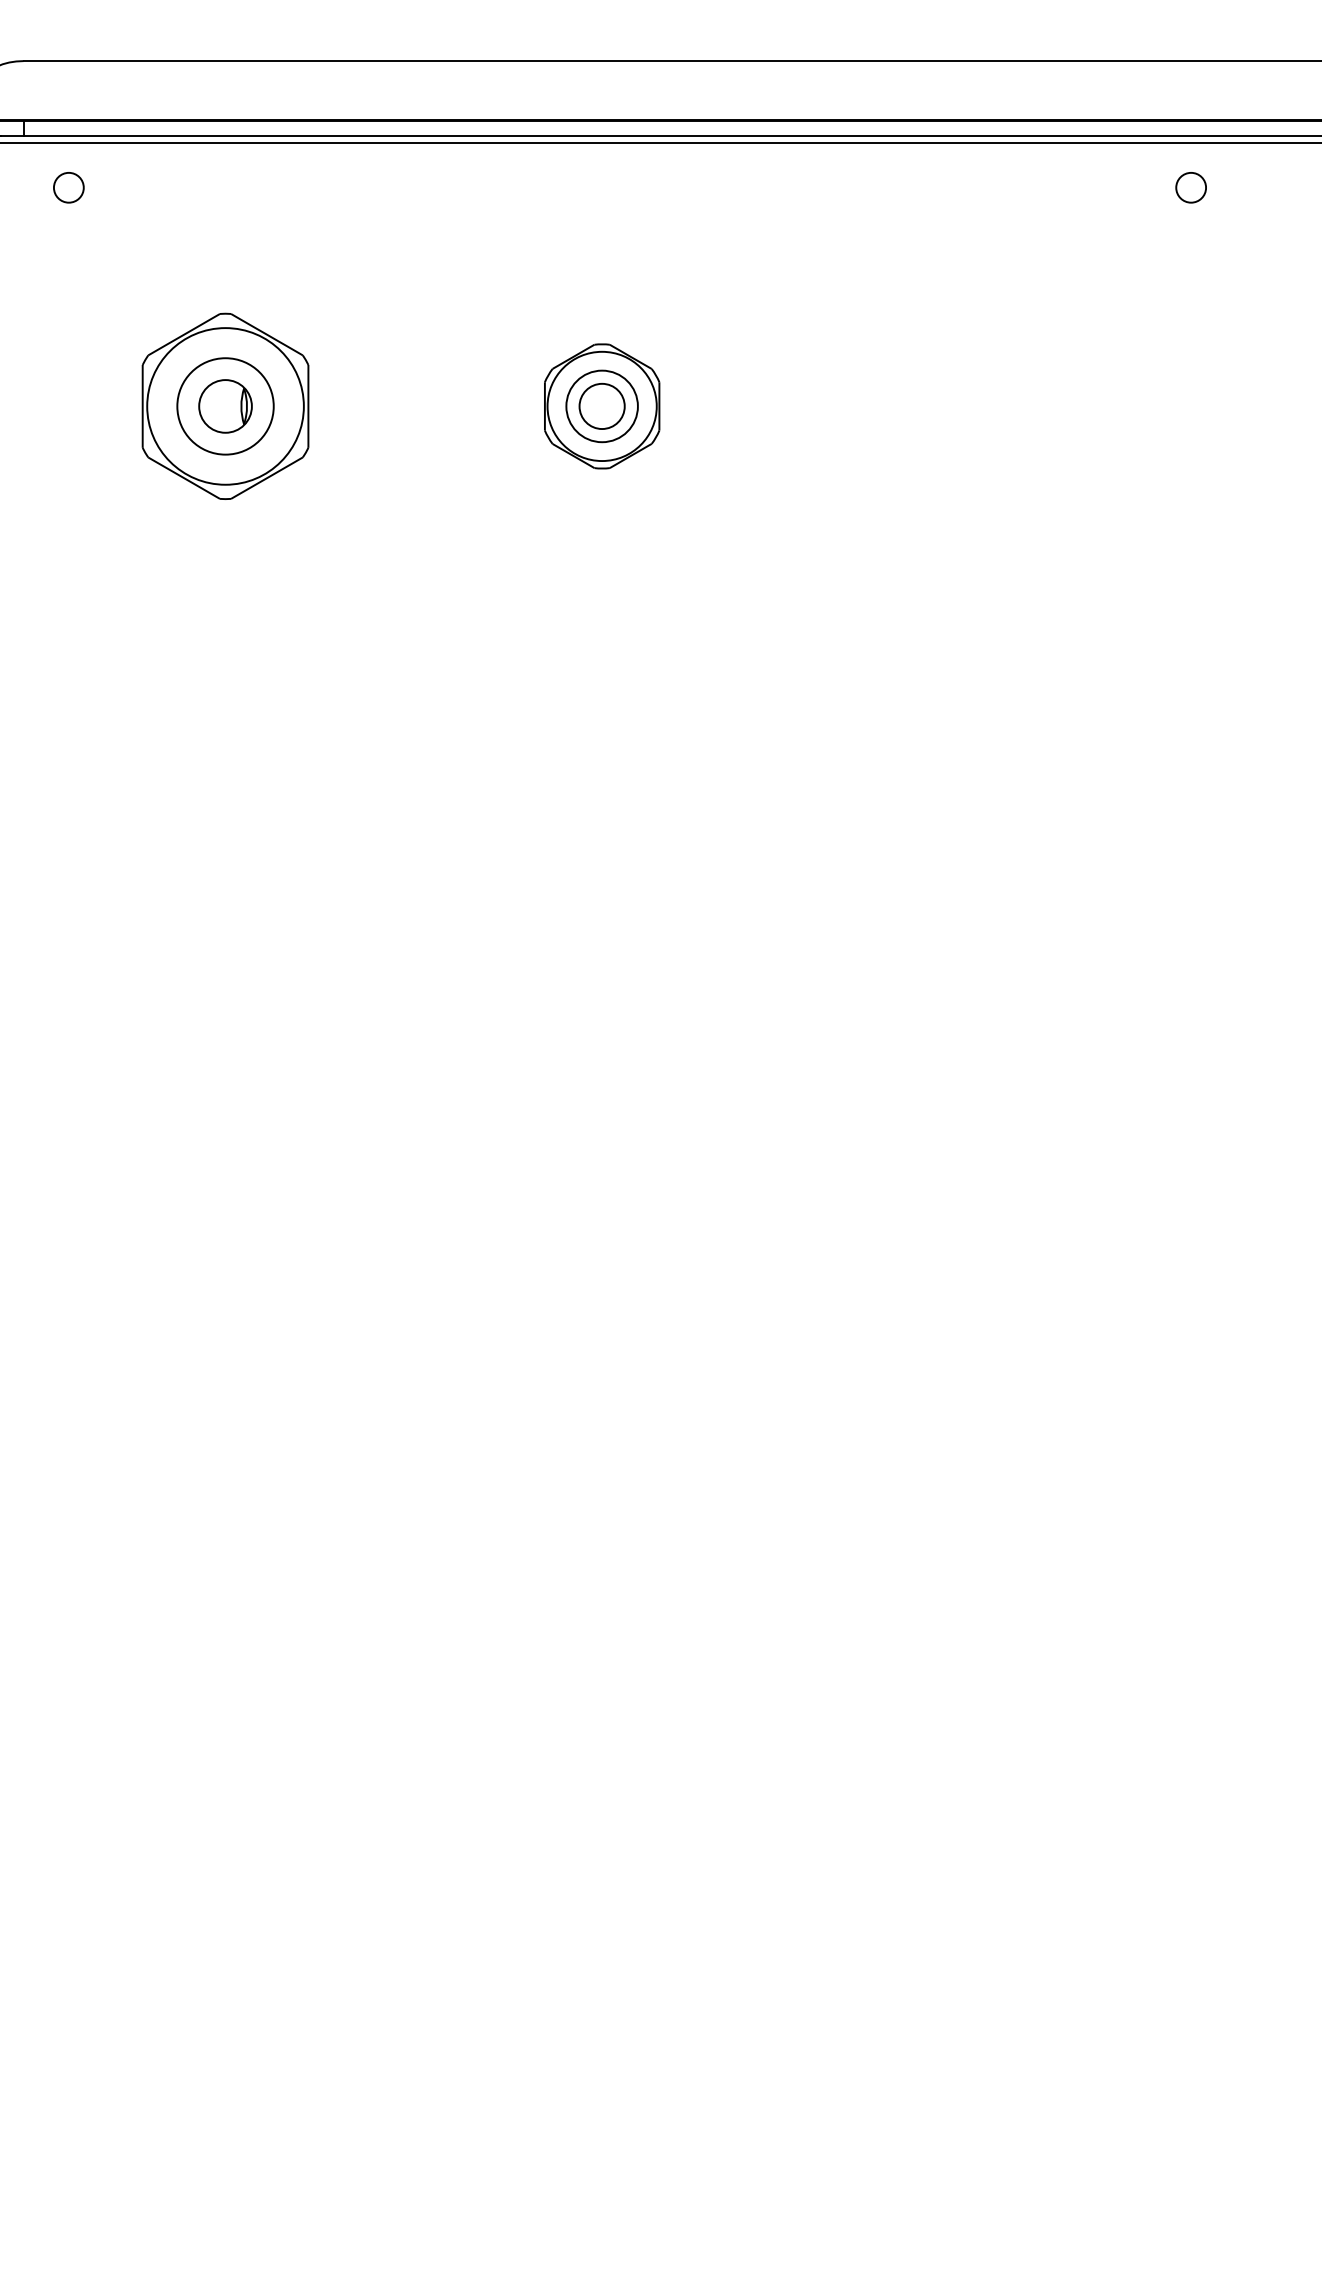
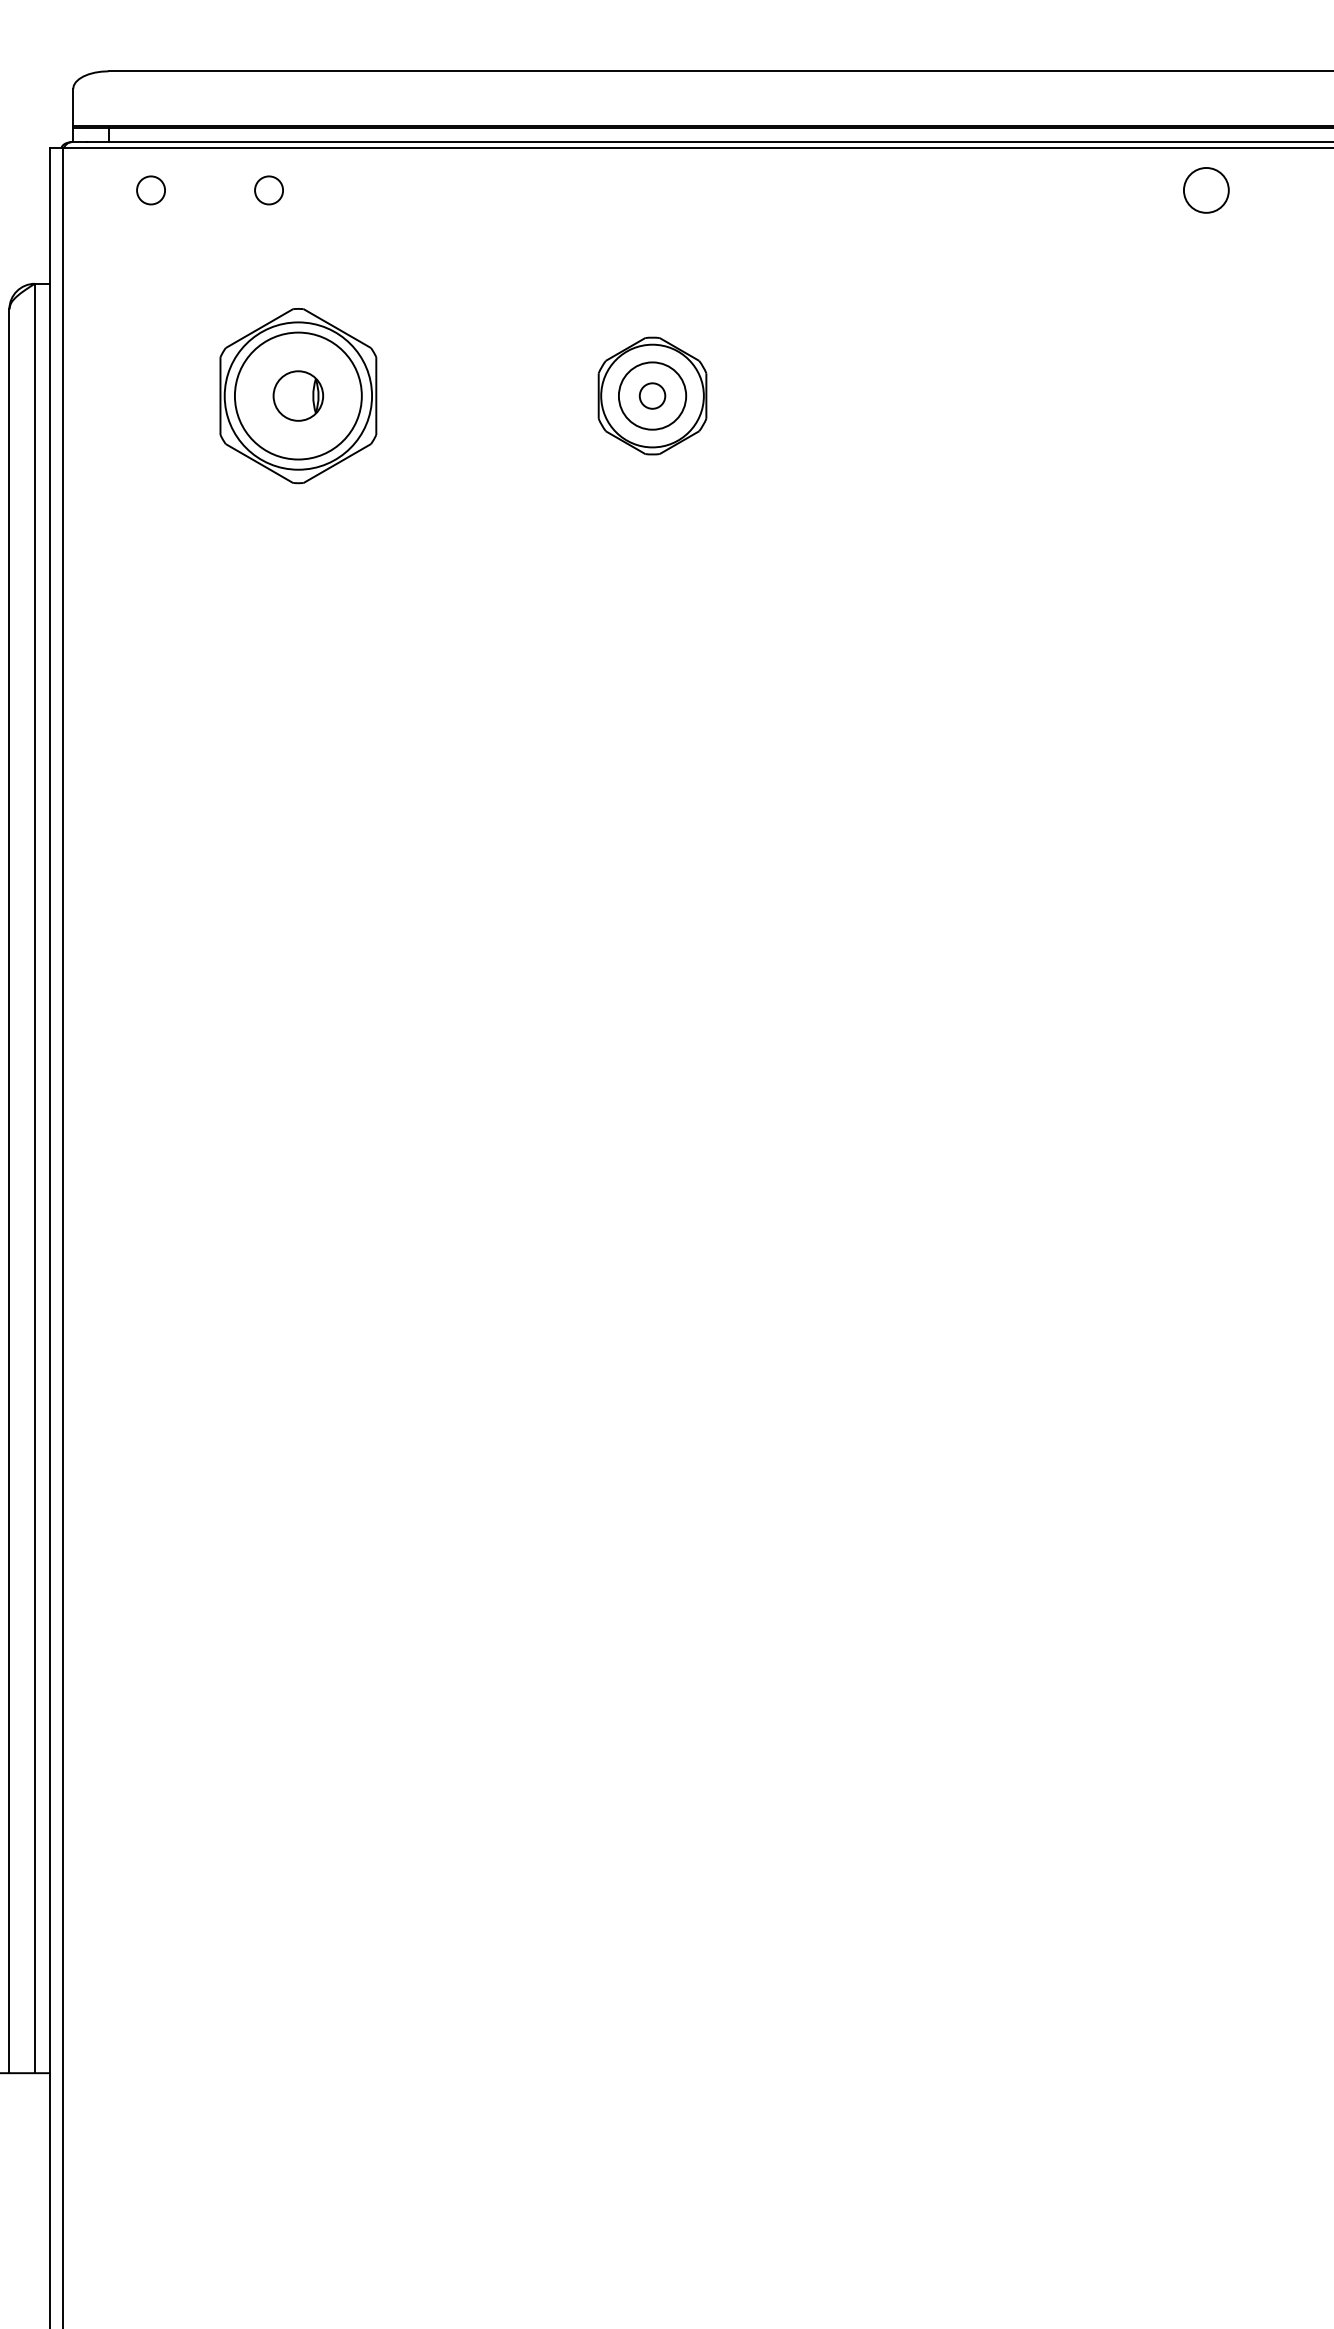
circle: (193, 187) -> (268, 190), added
circle: (1191, 187) -> (1206, 190), size x1.6
circle: (225, 405) -> (298, 395), size x1.4
circle: (602, 405) -> (652, 395), size x0.6

